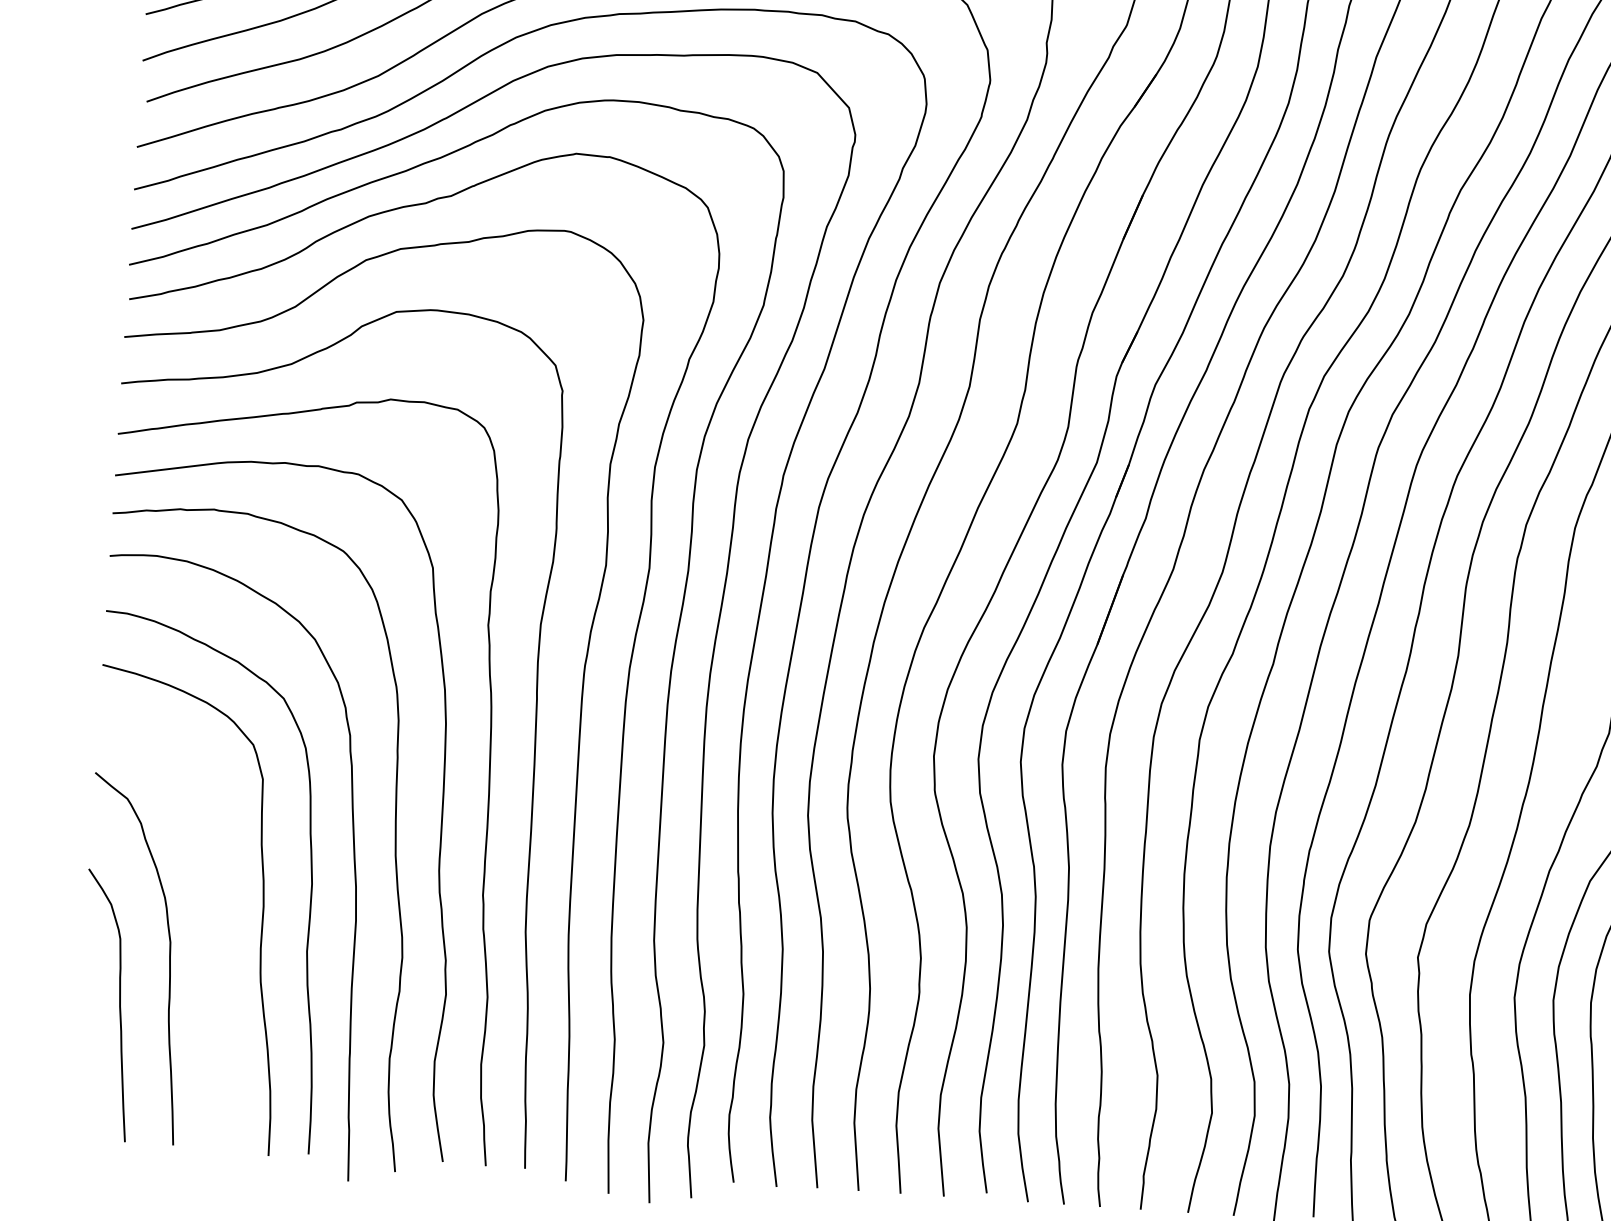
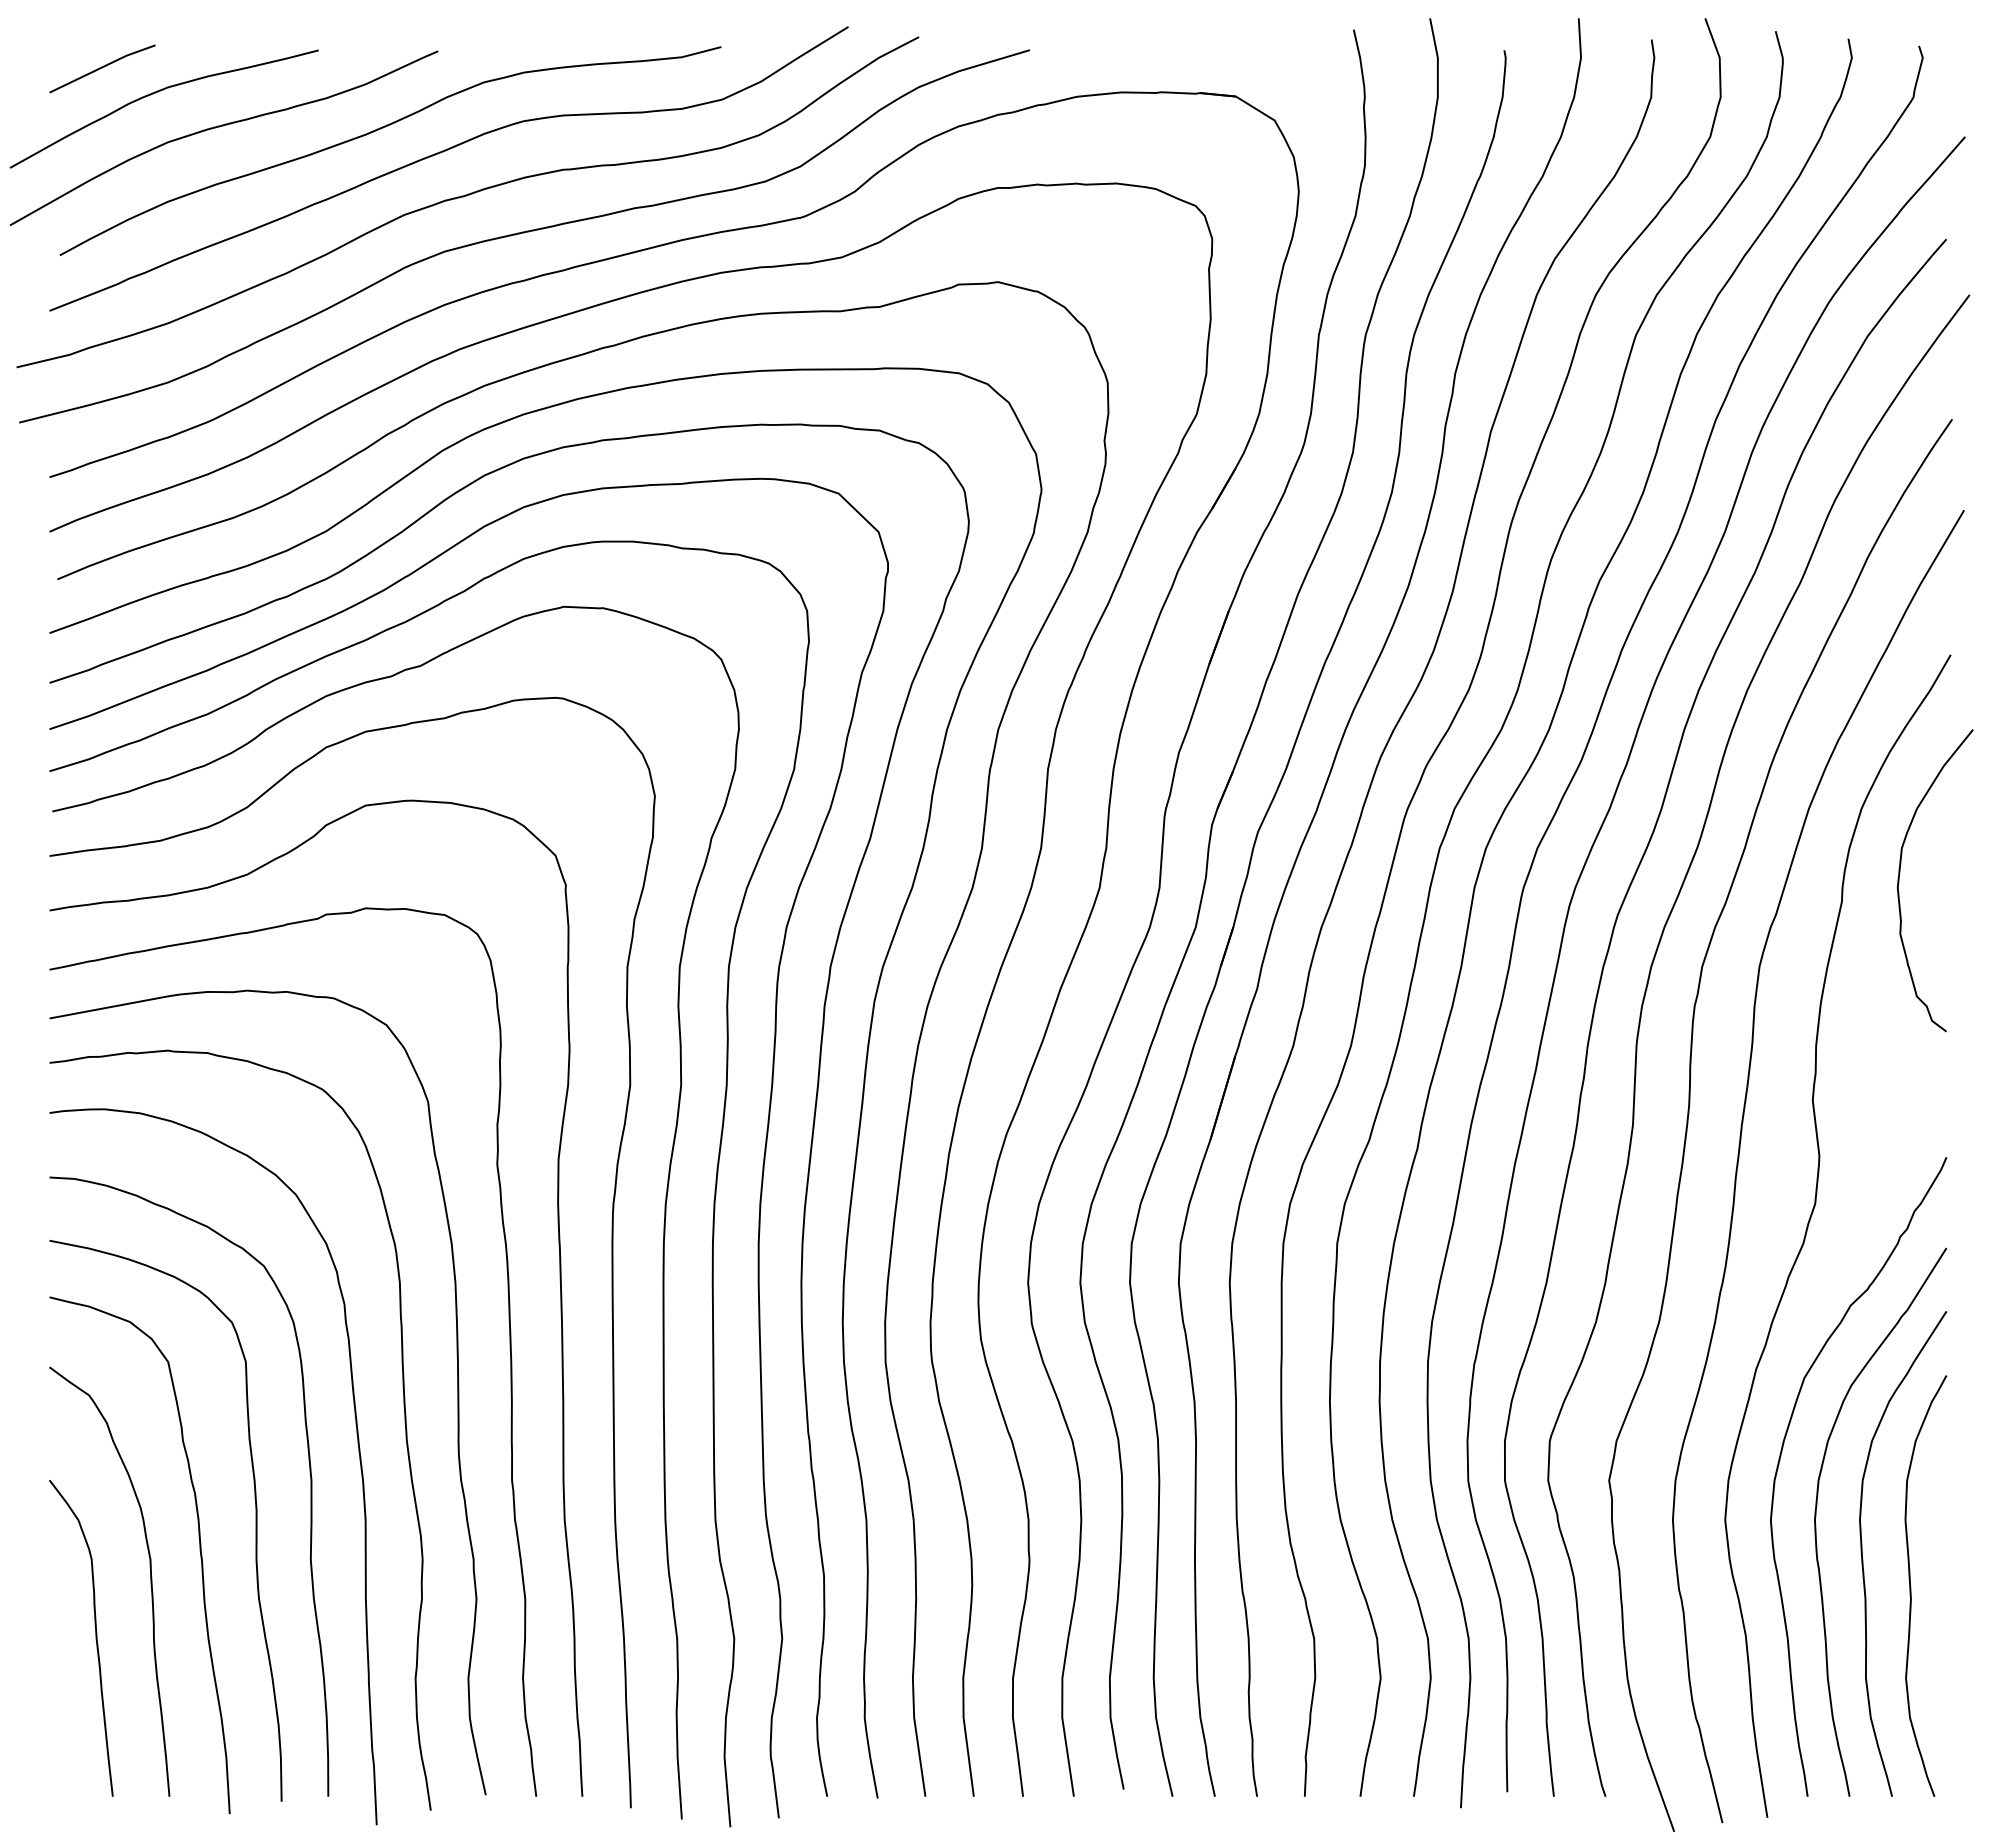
curve: (212, 938) -> (199, 1551), added

